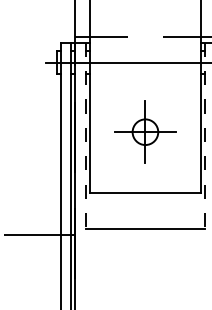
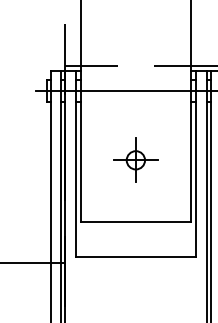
part: (145, 131) -> (135, 159), size x0.71
line: (86, 136) -> (76, 164), dashed -> solid
line: (205, 136) -> (195, 164), dashed -> solid

